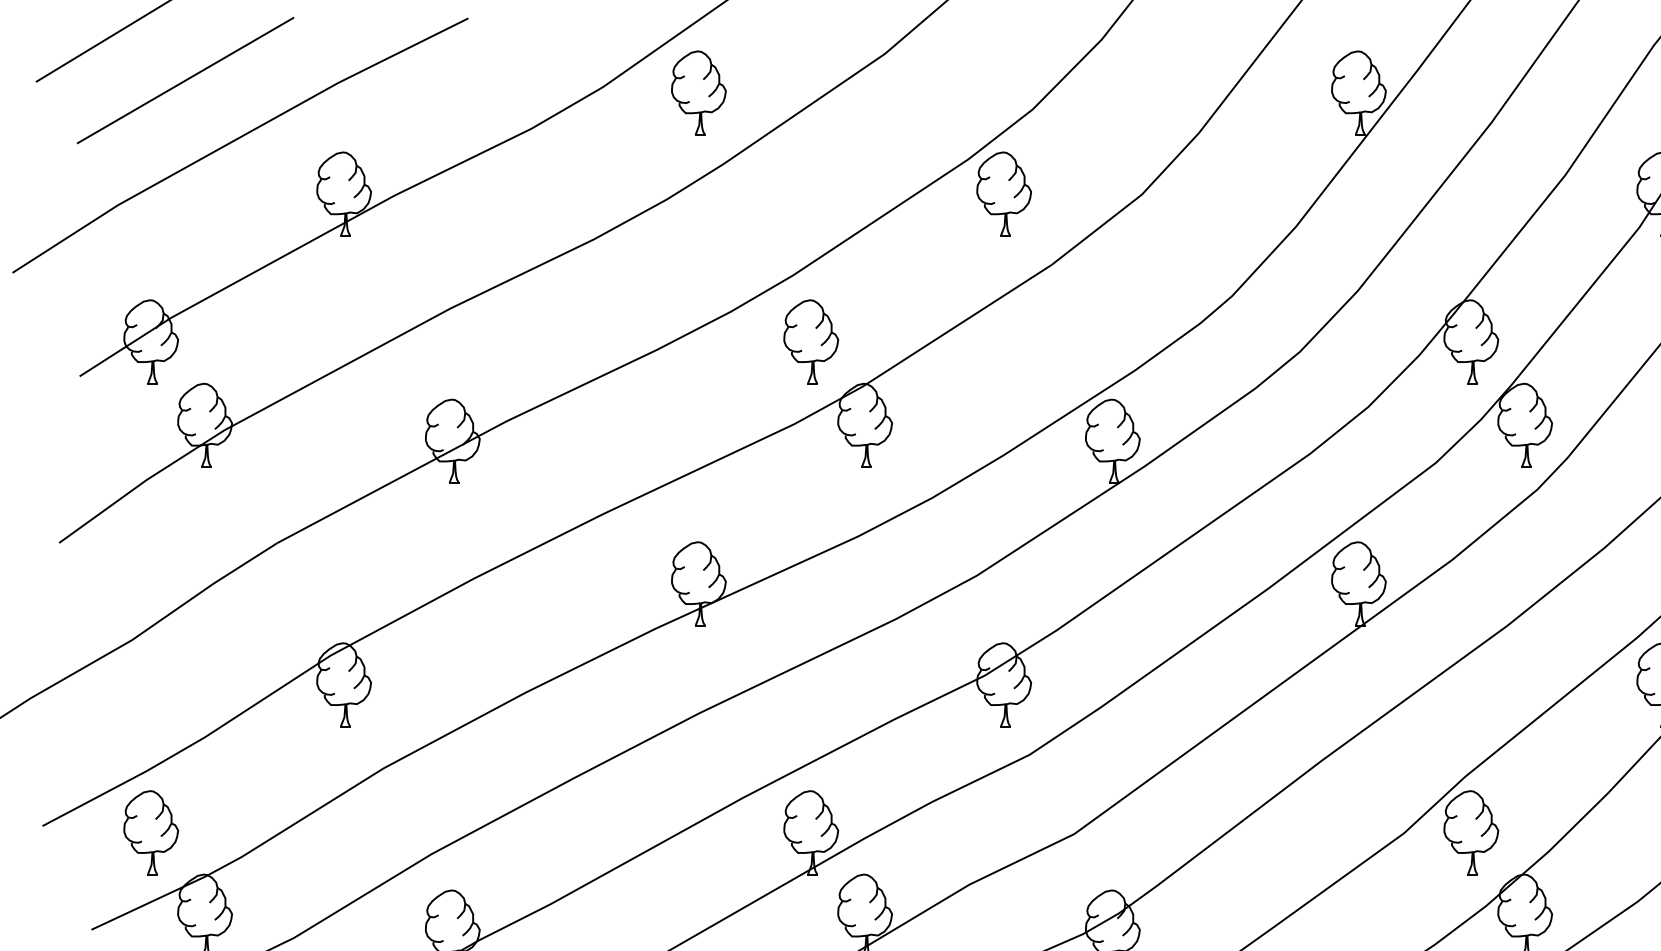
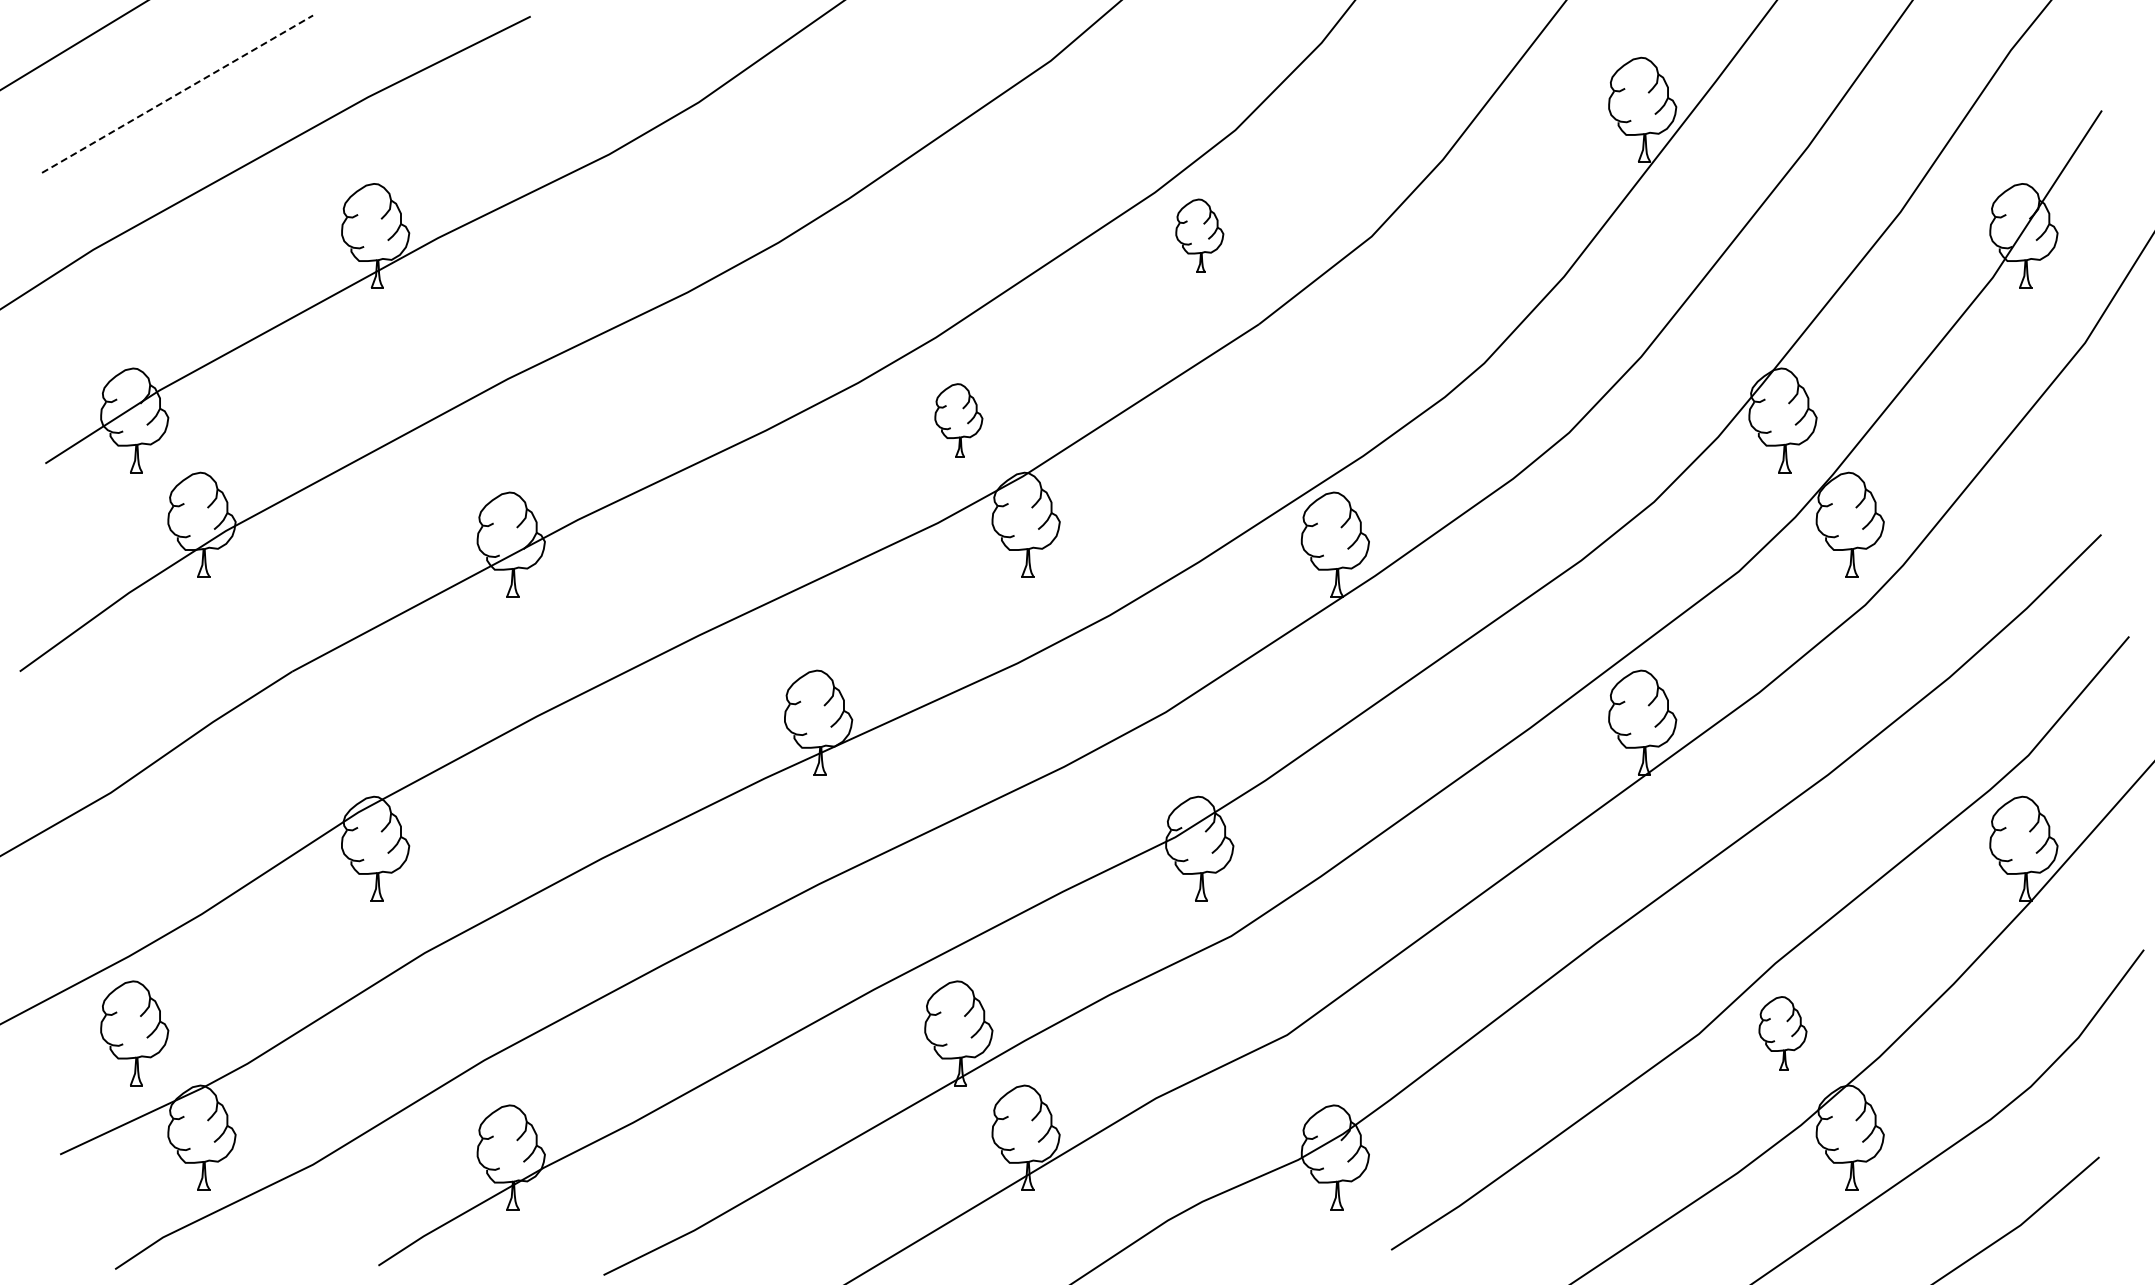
line: (185, 80) -> (177, 94), solid -> dashed
part: (698, 92) -> (818, 109), removed
part: (1004, 193) -> (1199, 235), size x0.7
part: (810, 341) -> (958, 420), size x0.7
part: (1470, 832) -> (1782, 1033), size x0.7

